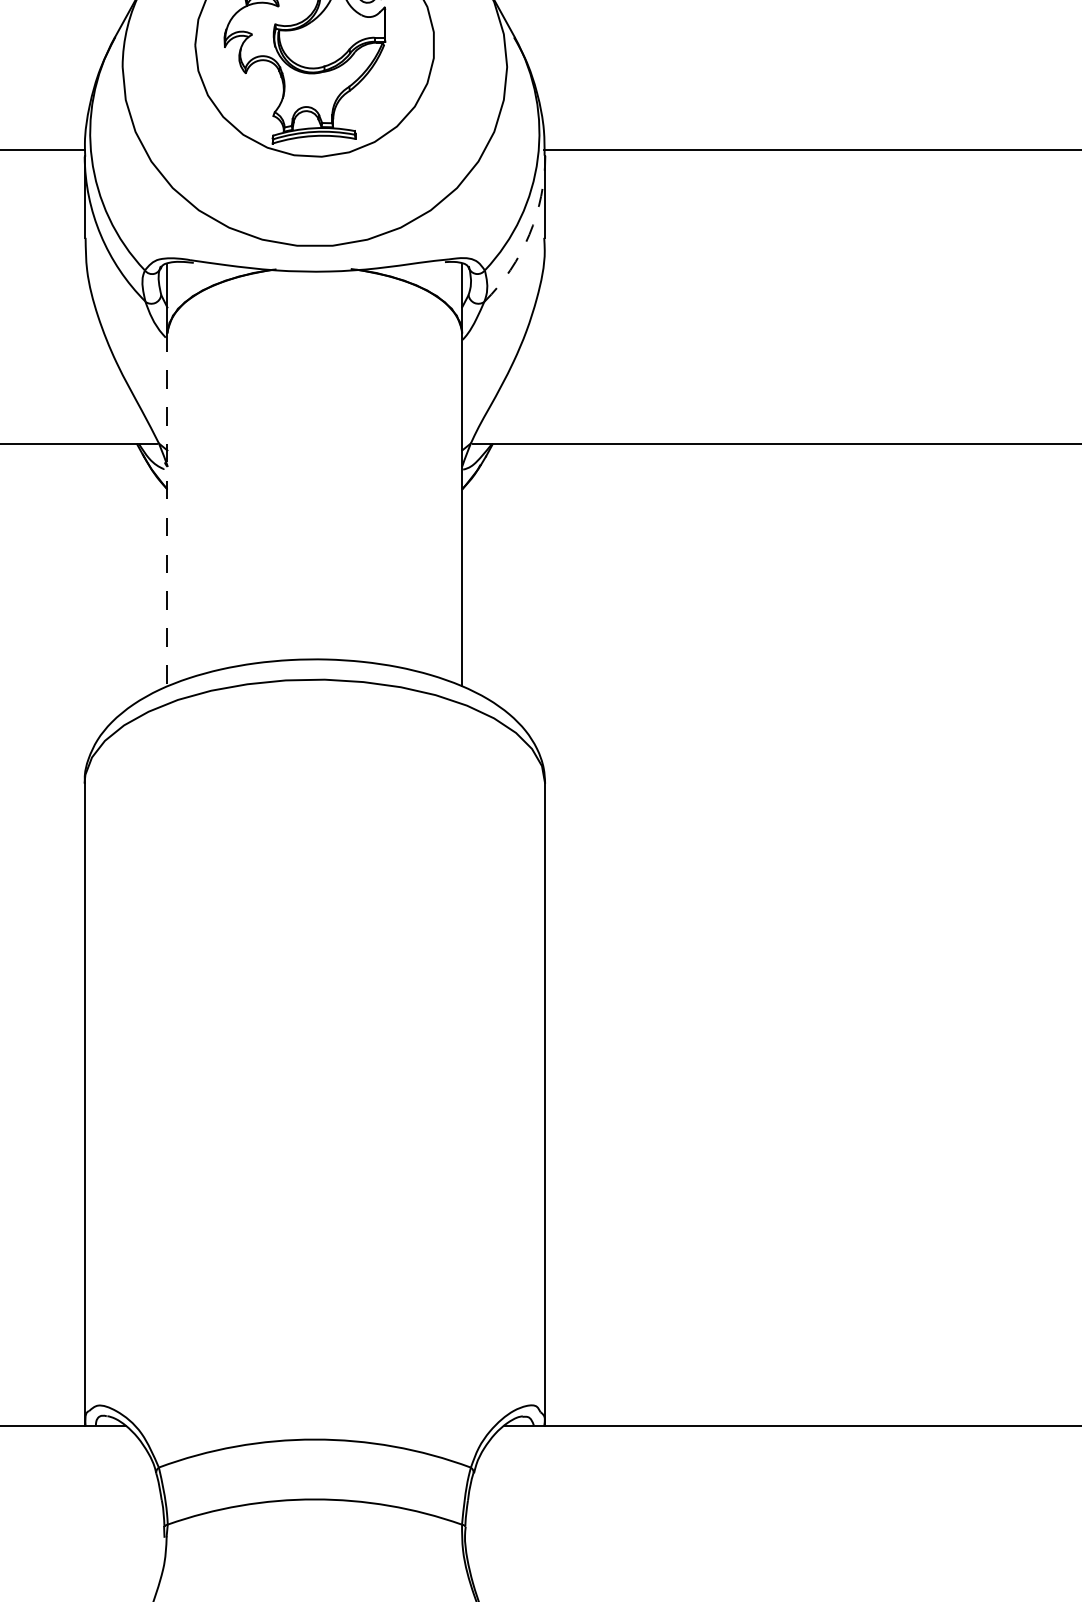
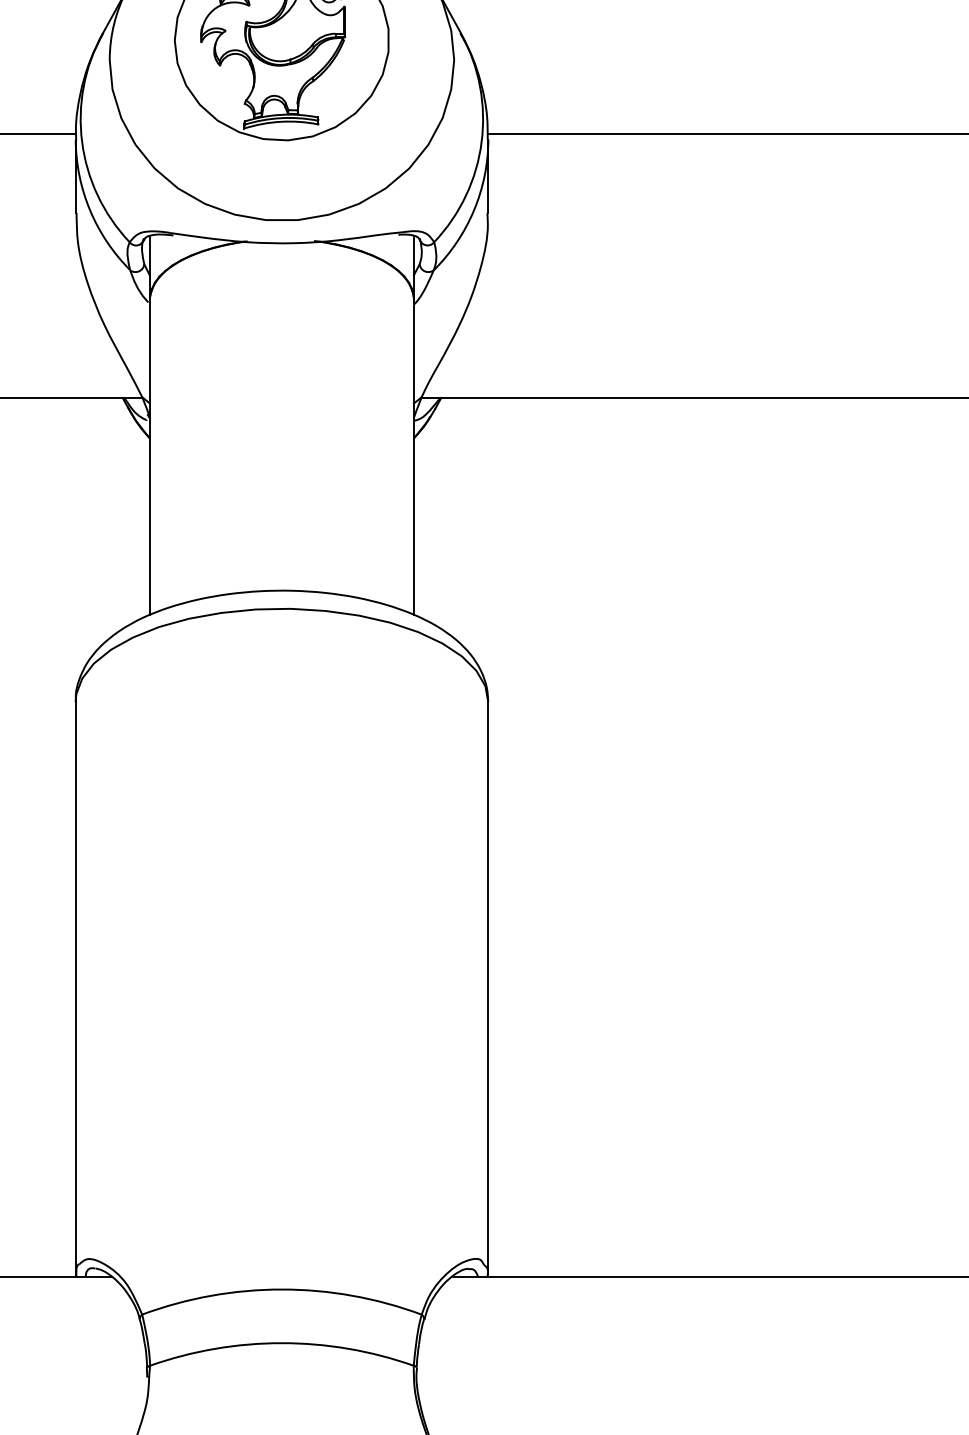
arc: (529, 234) -> (474, 210), dashed -> solid
line: (167, 510) -> (149, 457), dashed -> solid

